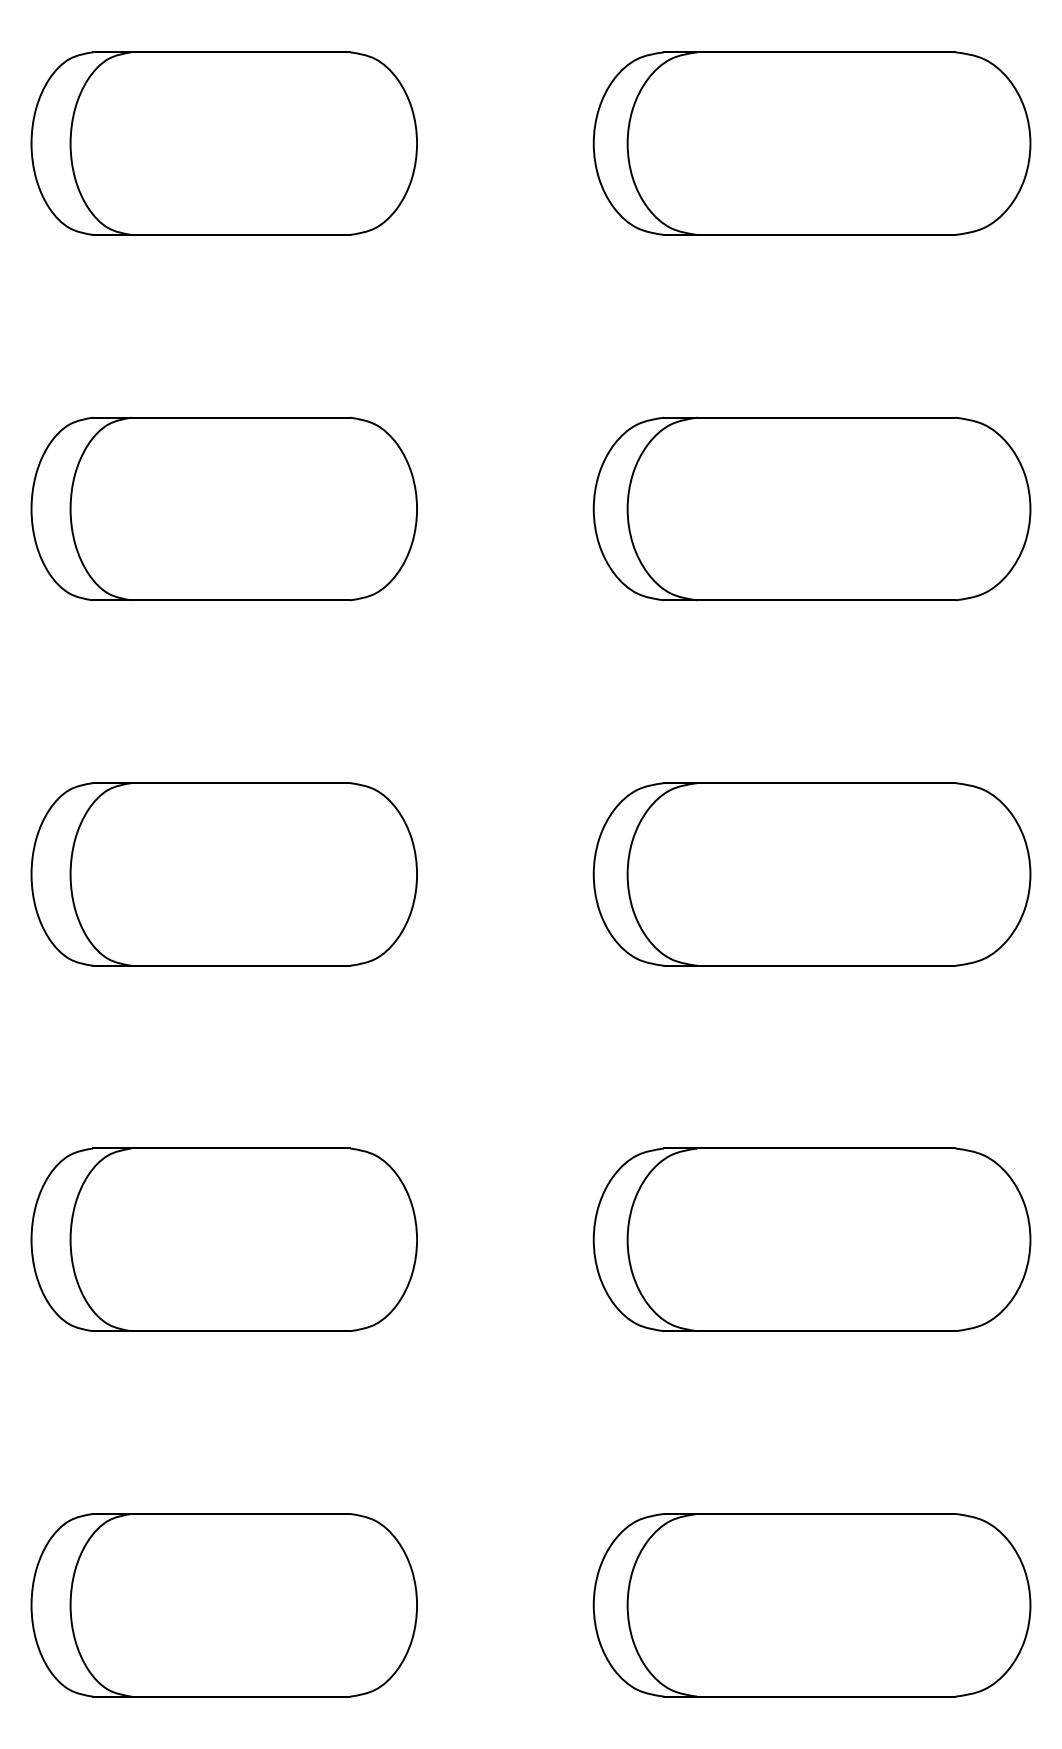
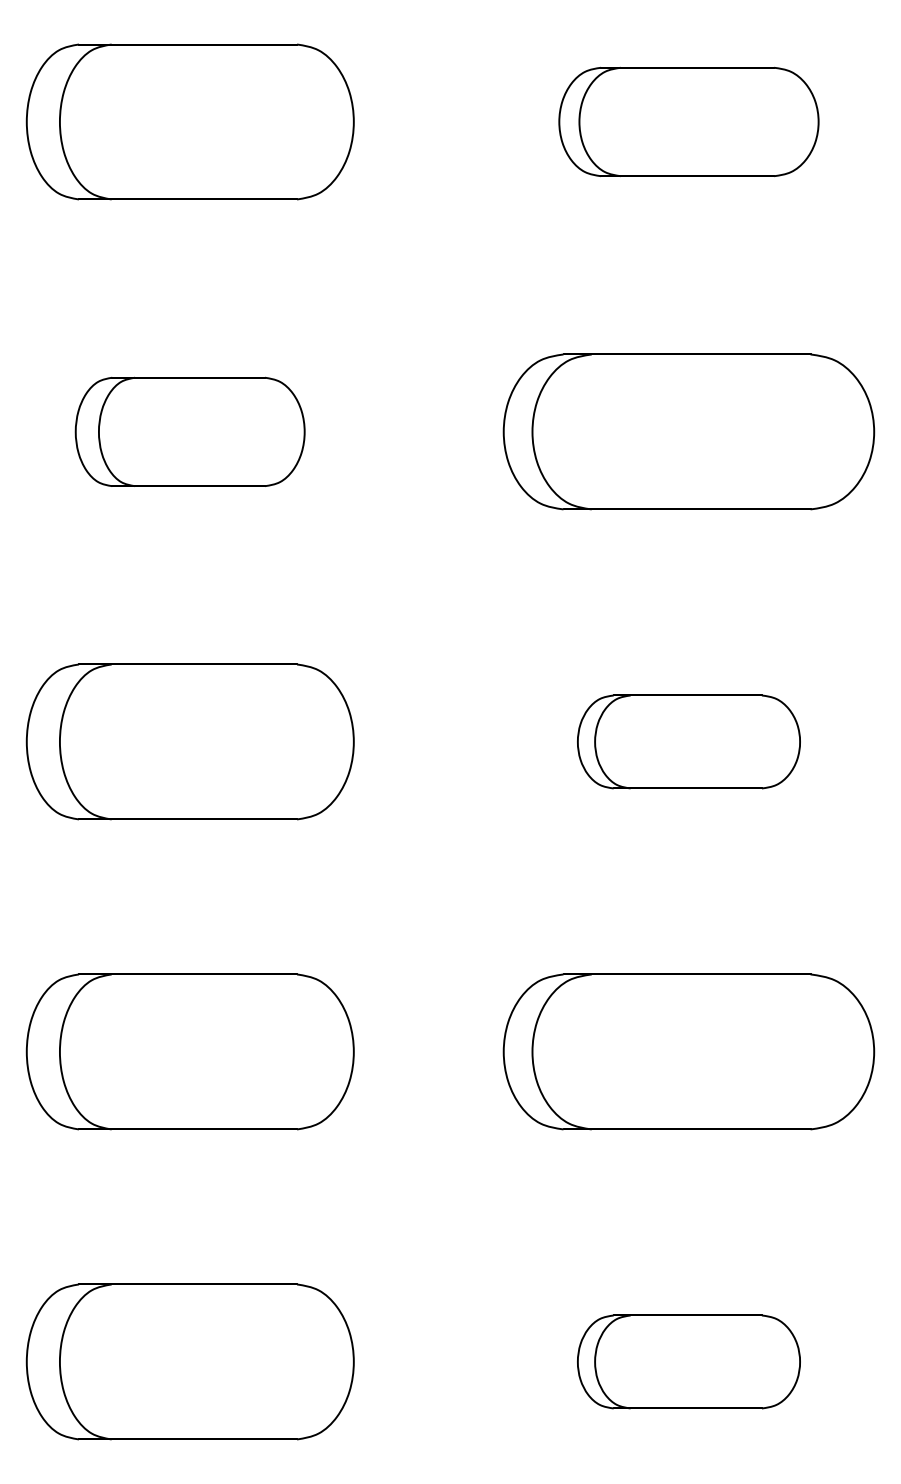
part: (811, 143) -> (688, 121), size x0.7
part: (223, 508) -> (189, 431), size x0.7
part: (811, 873) -> (688, 741), size x0.6
part: (811, 1604) -> (688, 1361), size x0.6

